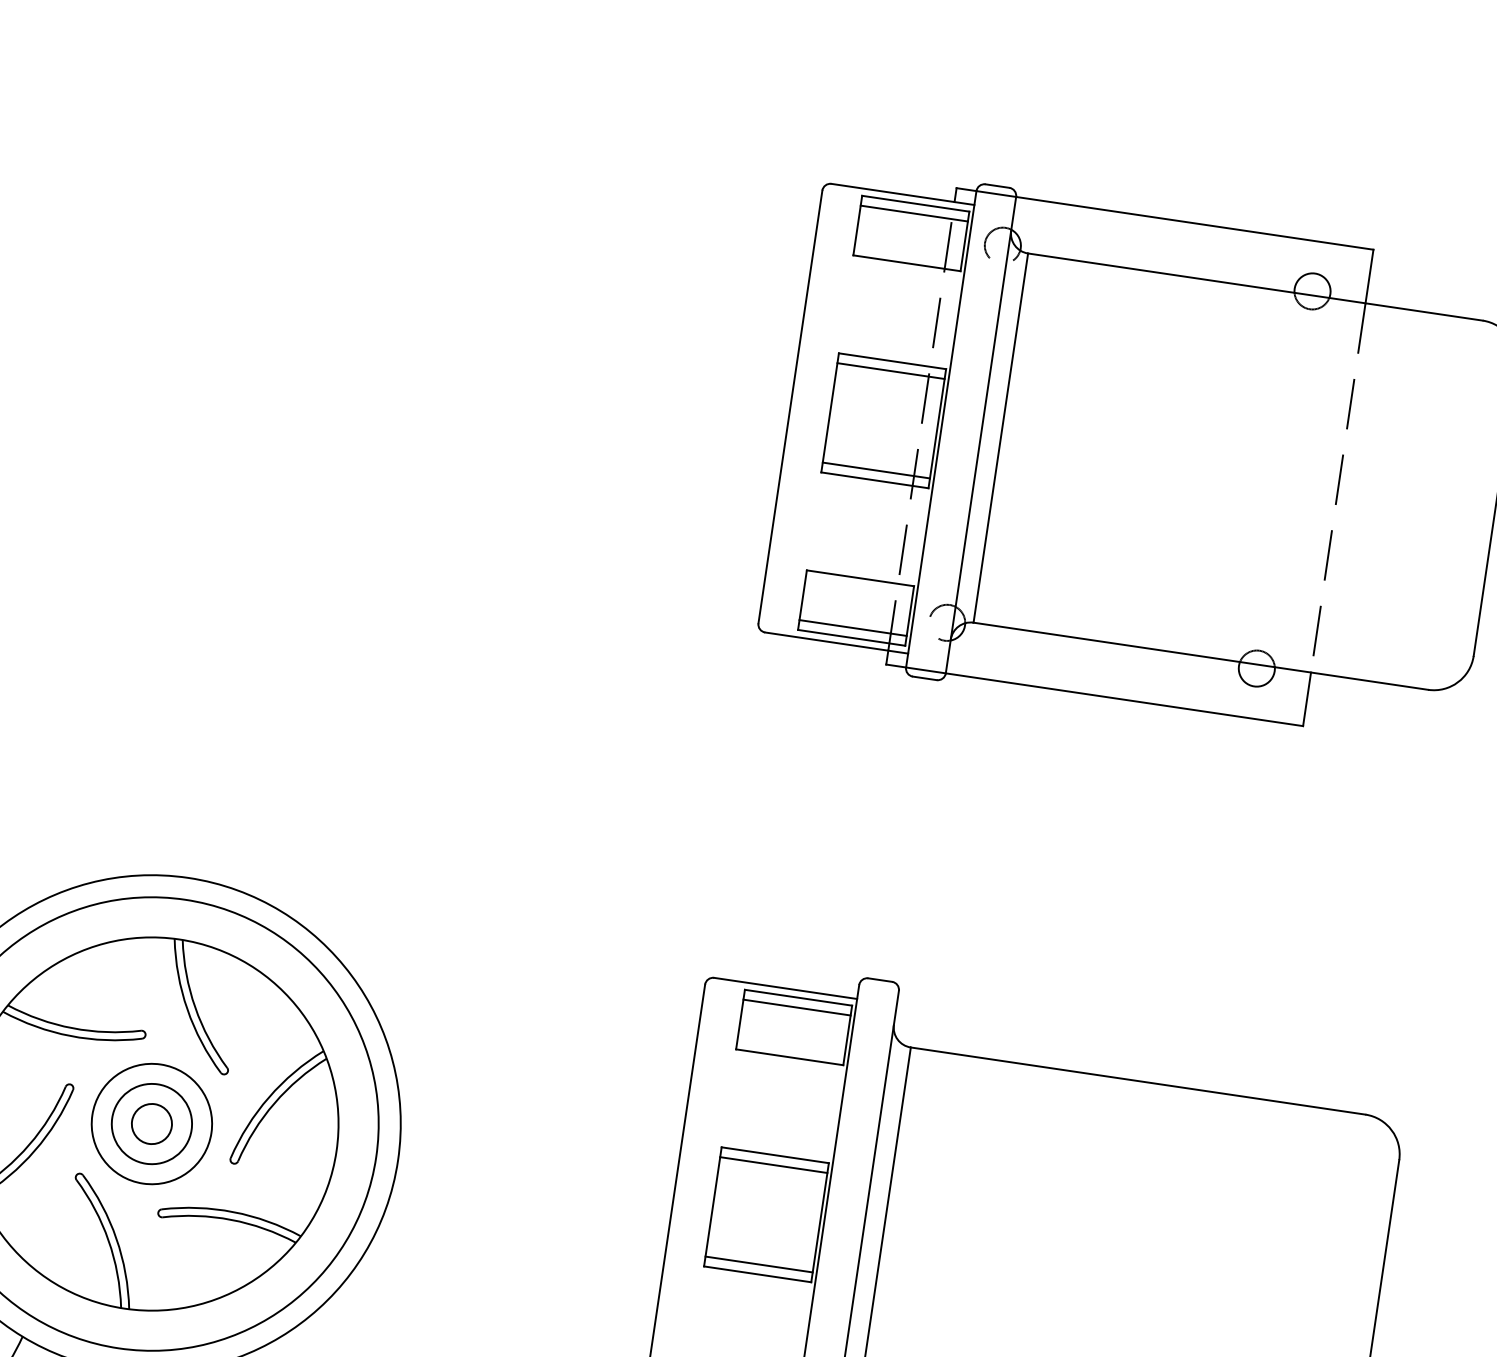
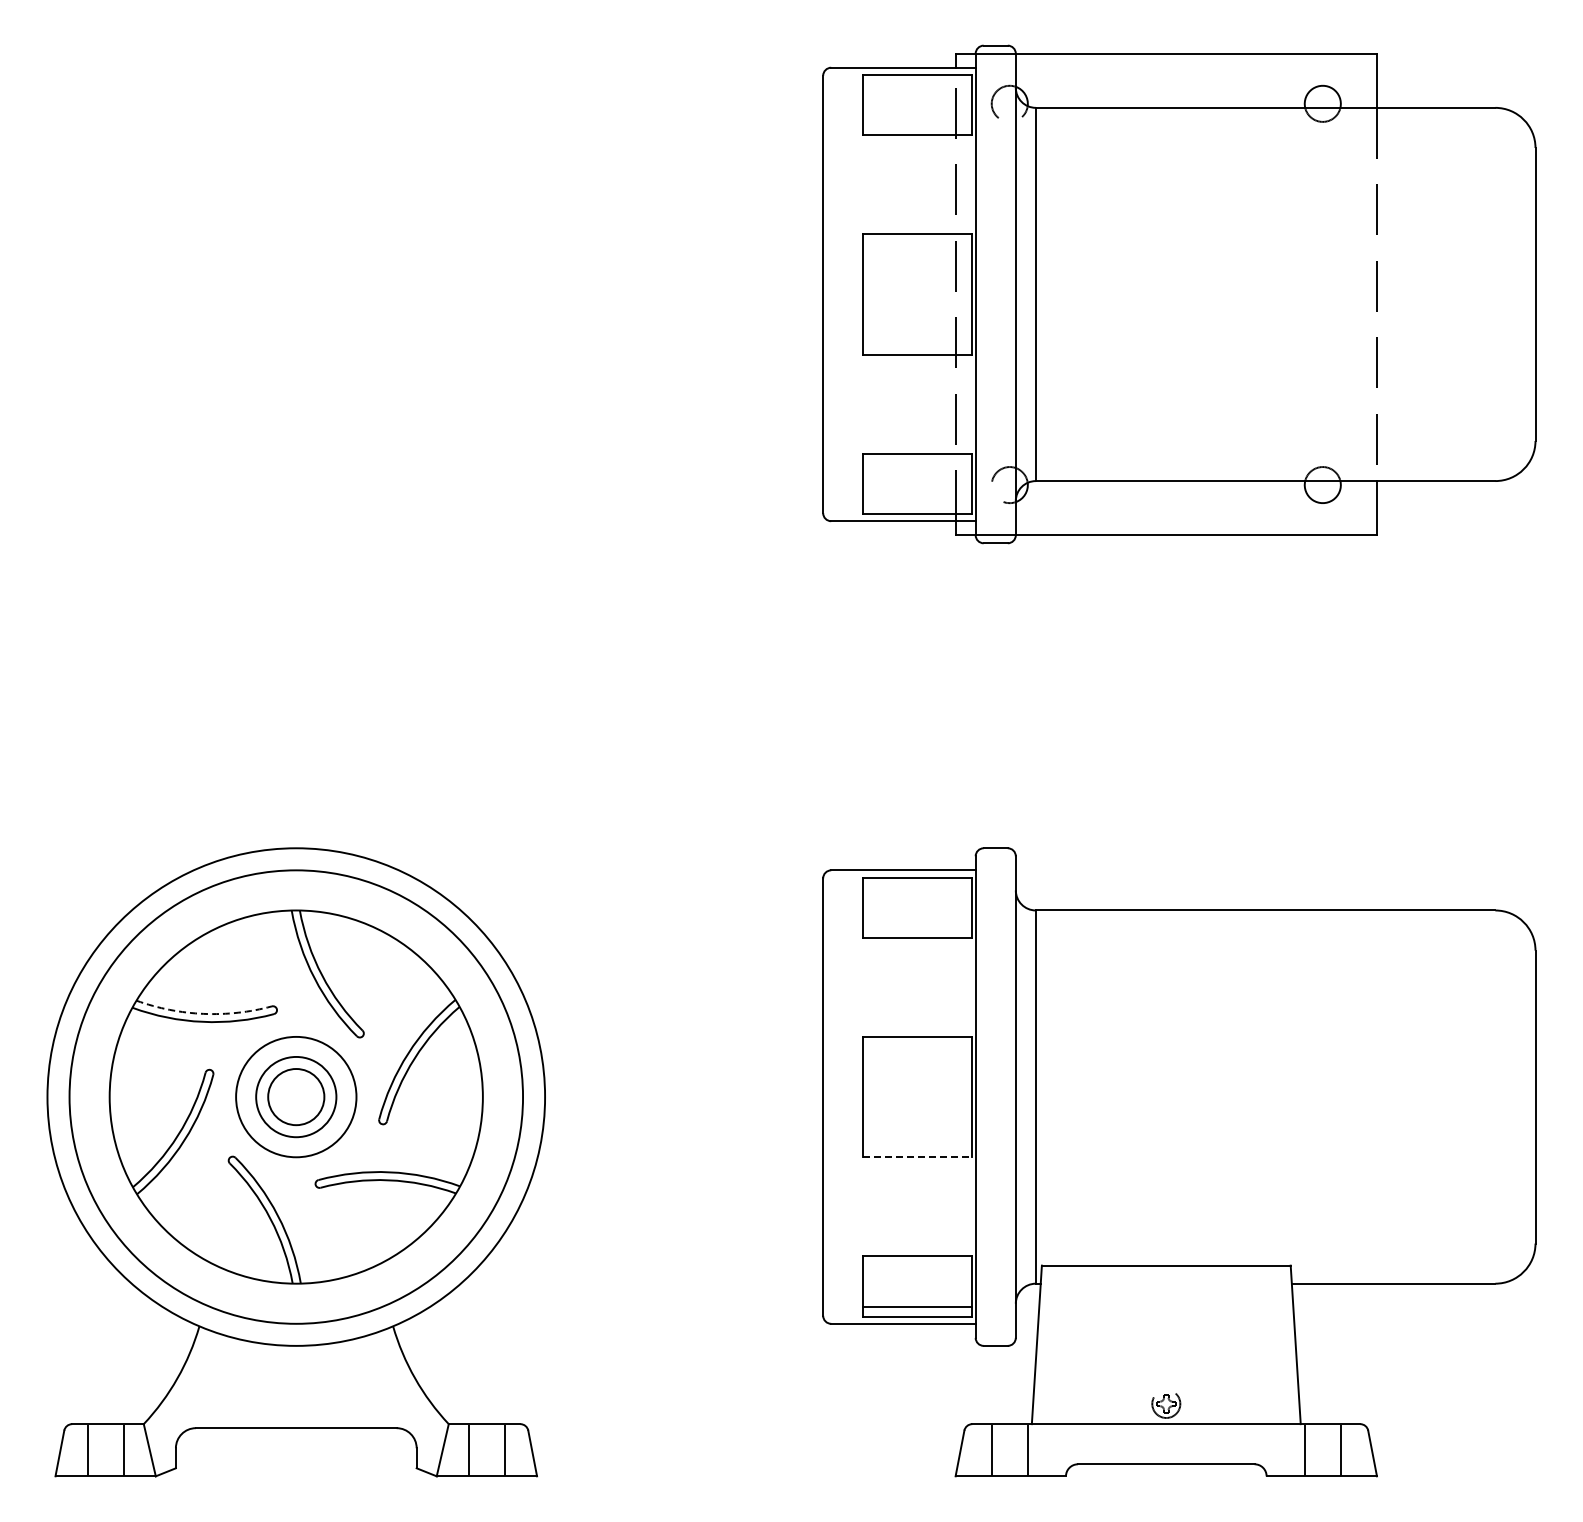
line: (914, 214) -> (917, 85), removed
line: (891, 371) -> (917, 244), removed
line: (876, 470) -> (917, 344), removed
line: (853, 627) -> (917, 503), removed
line: (797, 1007) -> (917, 887), removed
arc: (72, 1027) -> (203, 1013), solid -> dashed
circle: (152, 1124) -> (296, 1097), size x1.4
line: (773, 1164) -> (917, 1046), removed
line: (759, 1264) -> (917, 1147), removed
line: (757, 1274) -> (917, 1157), solid -> dashed

